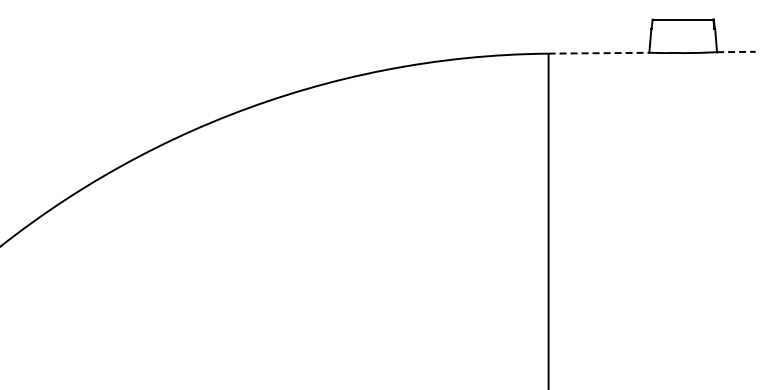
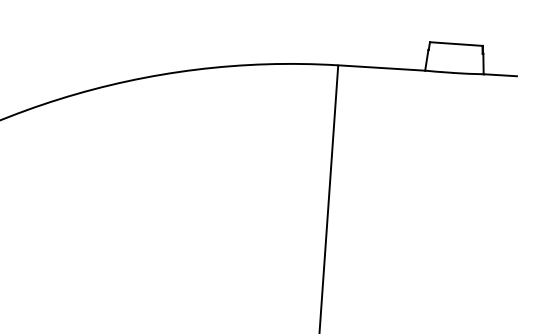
line: (736, 52) -> (500, 75), dashed -> solid
line: (599, 53) -> (382, 68), dashed -> solid

